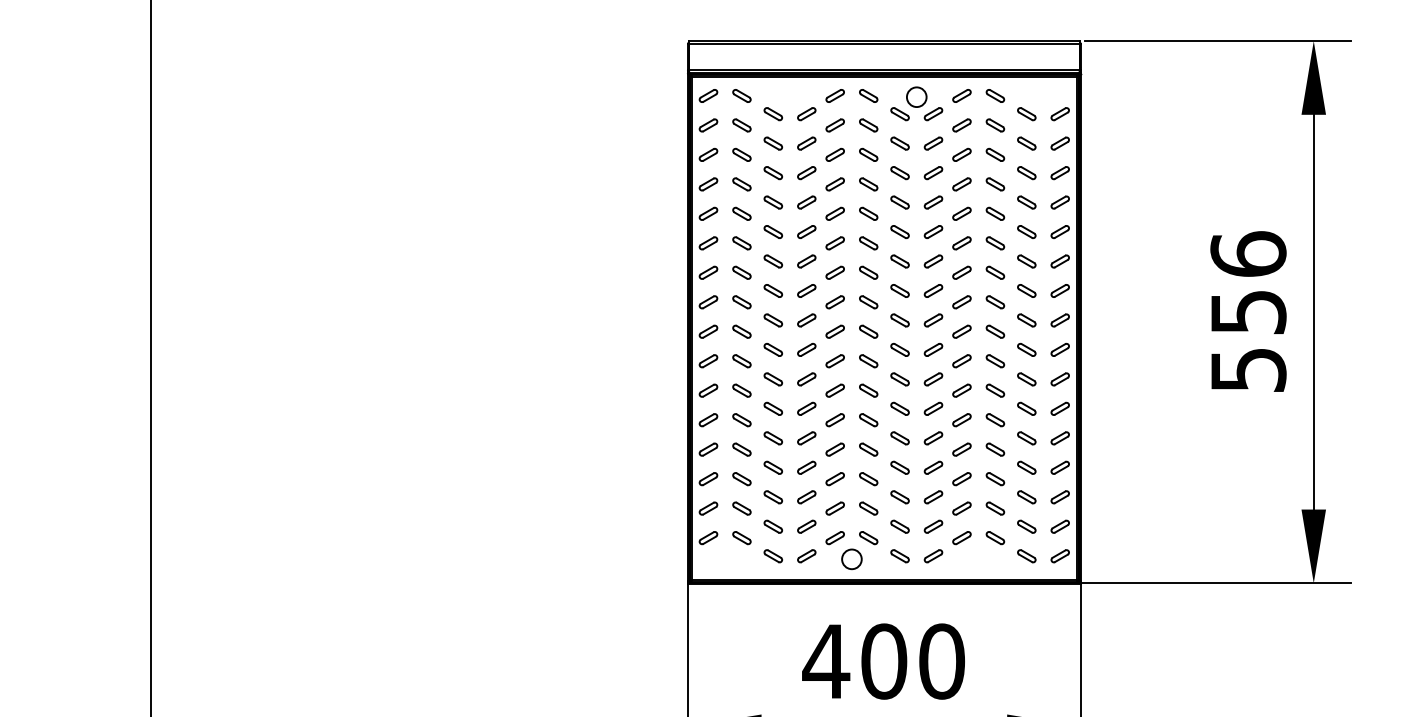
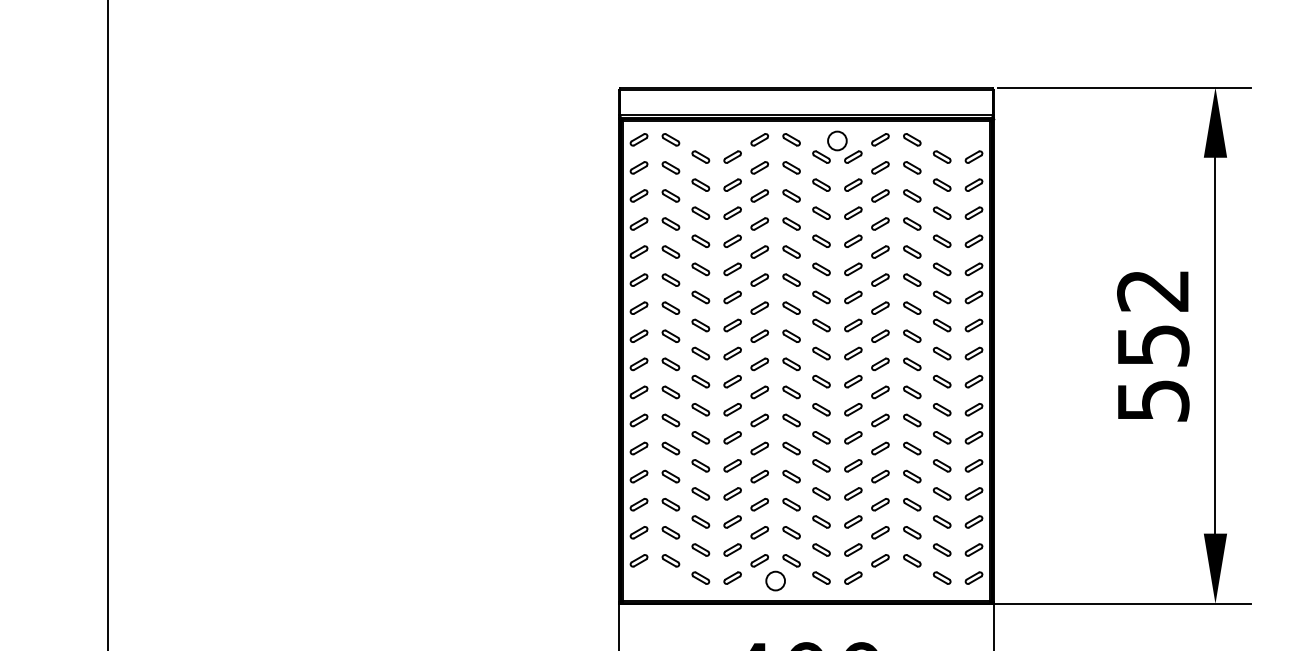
text: (1248, 253) -> (1153, 289), 556 -> 552

